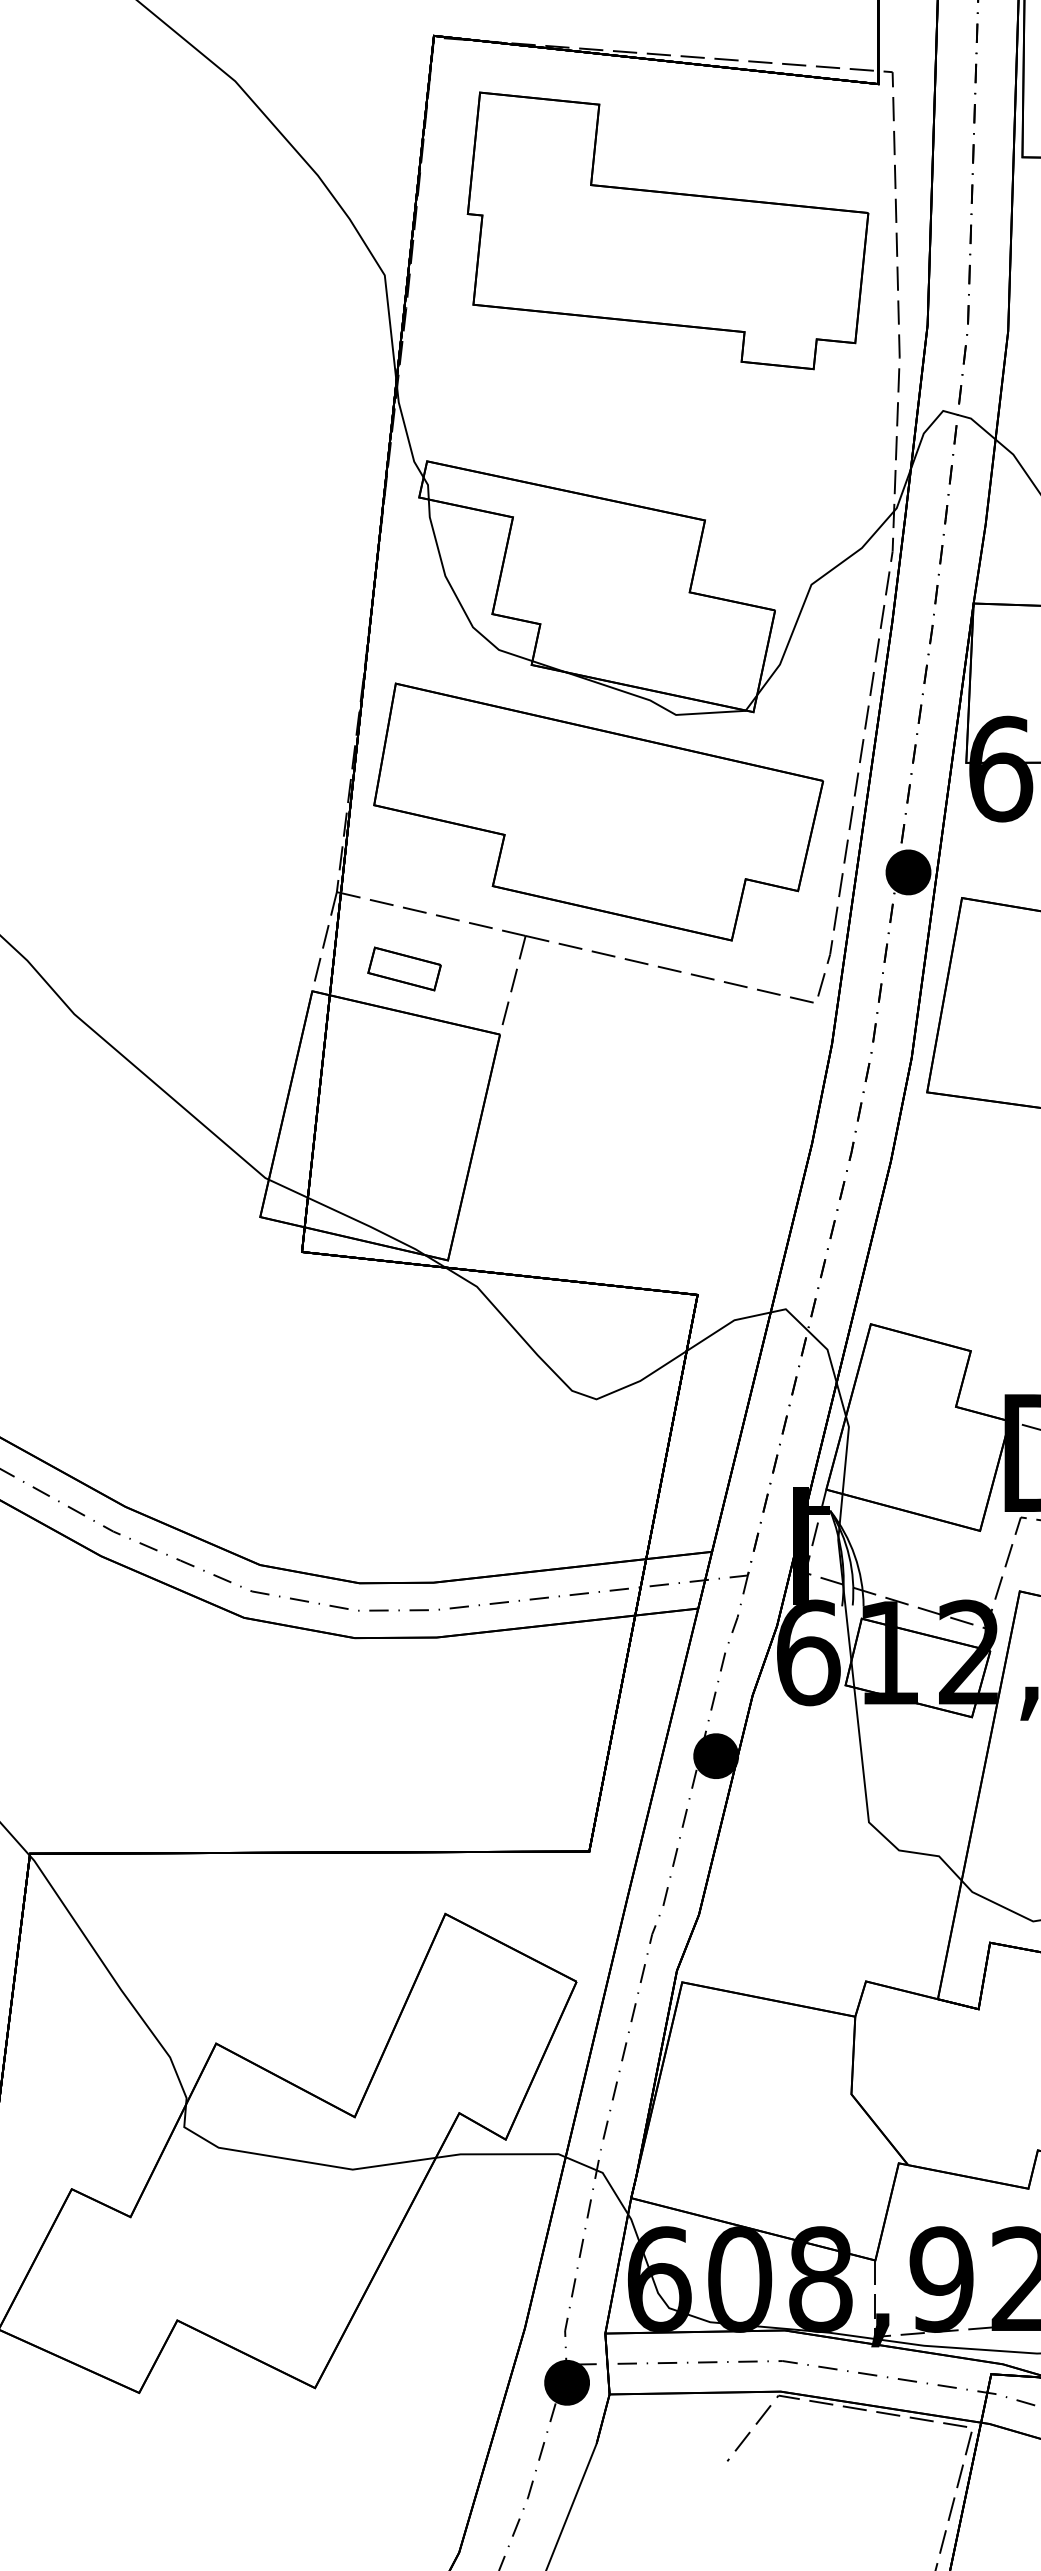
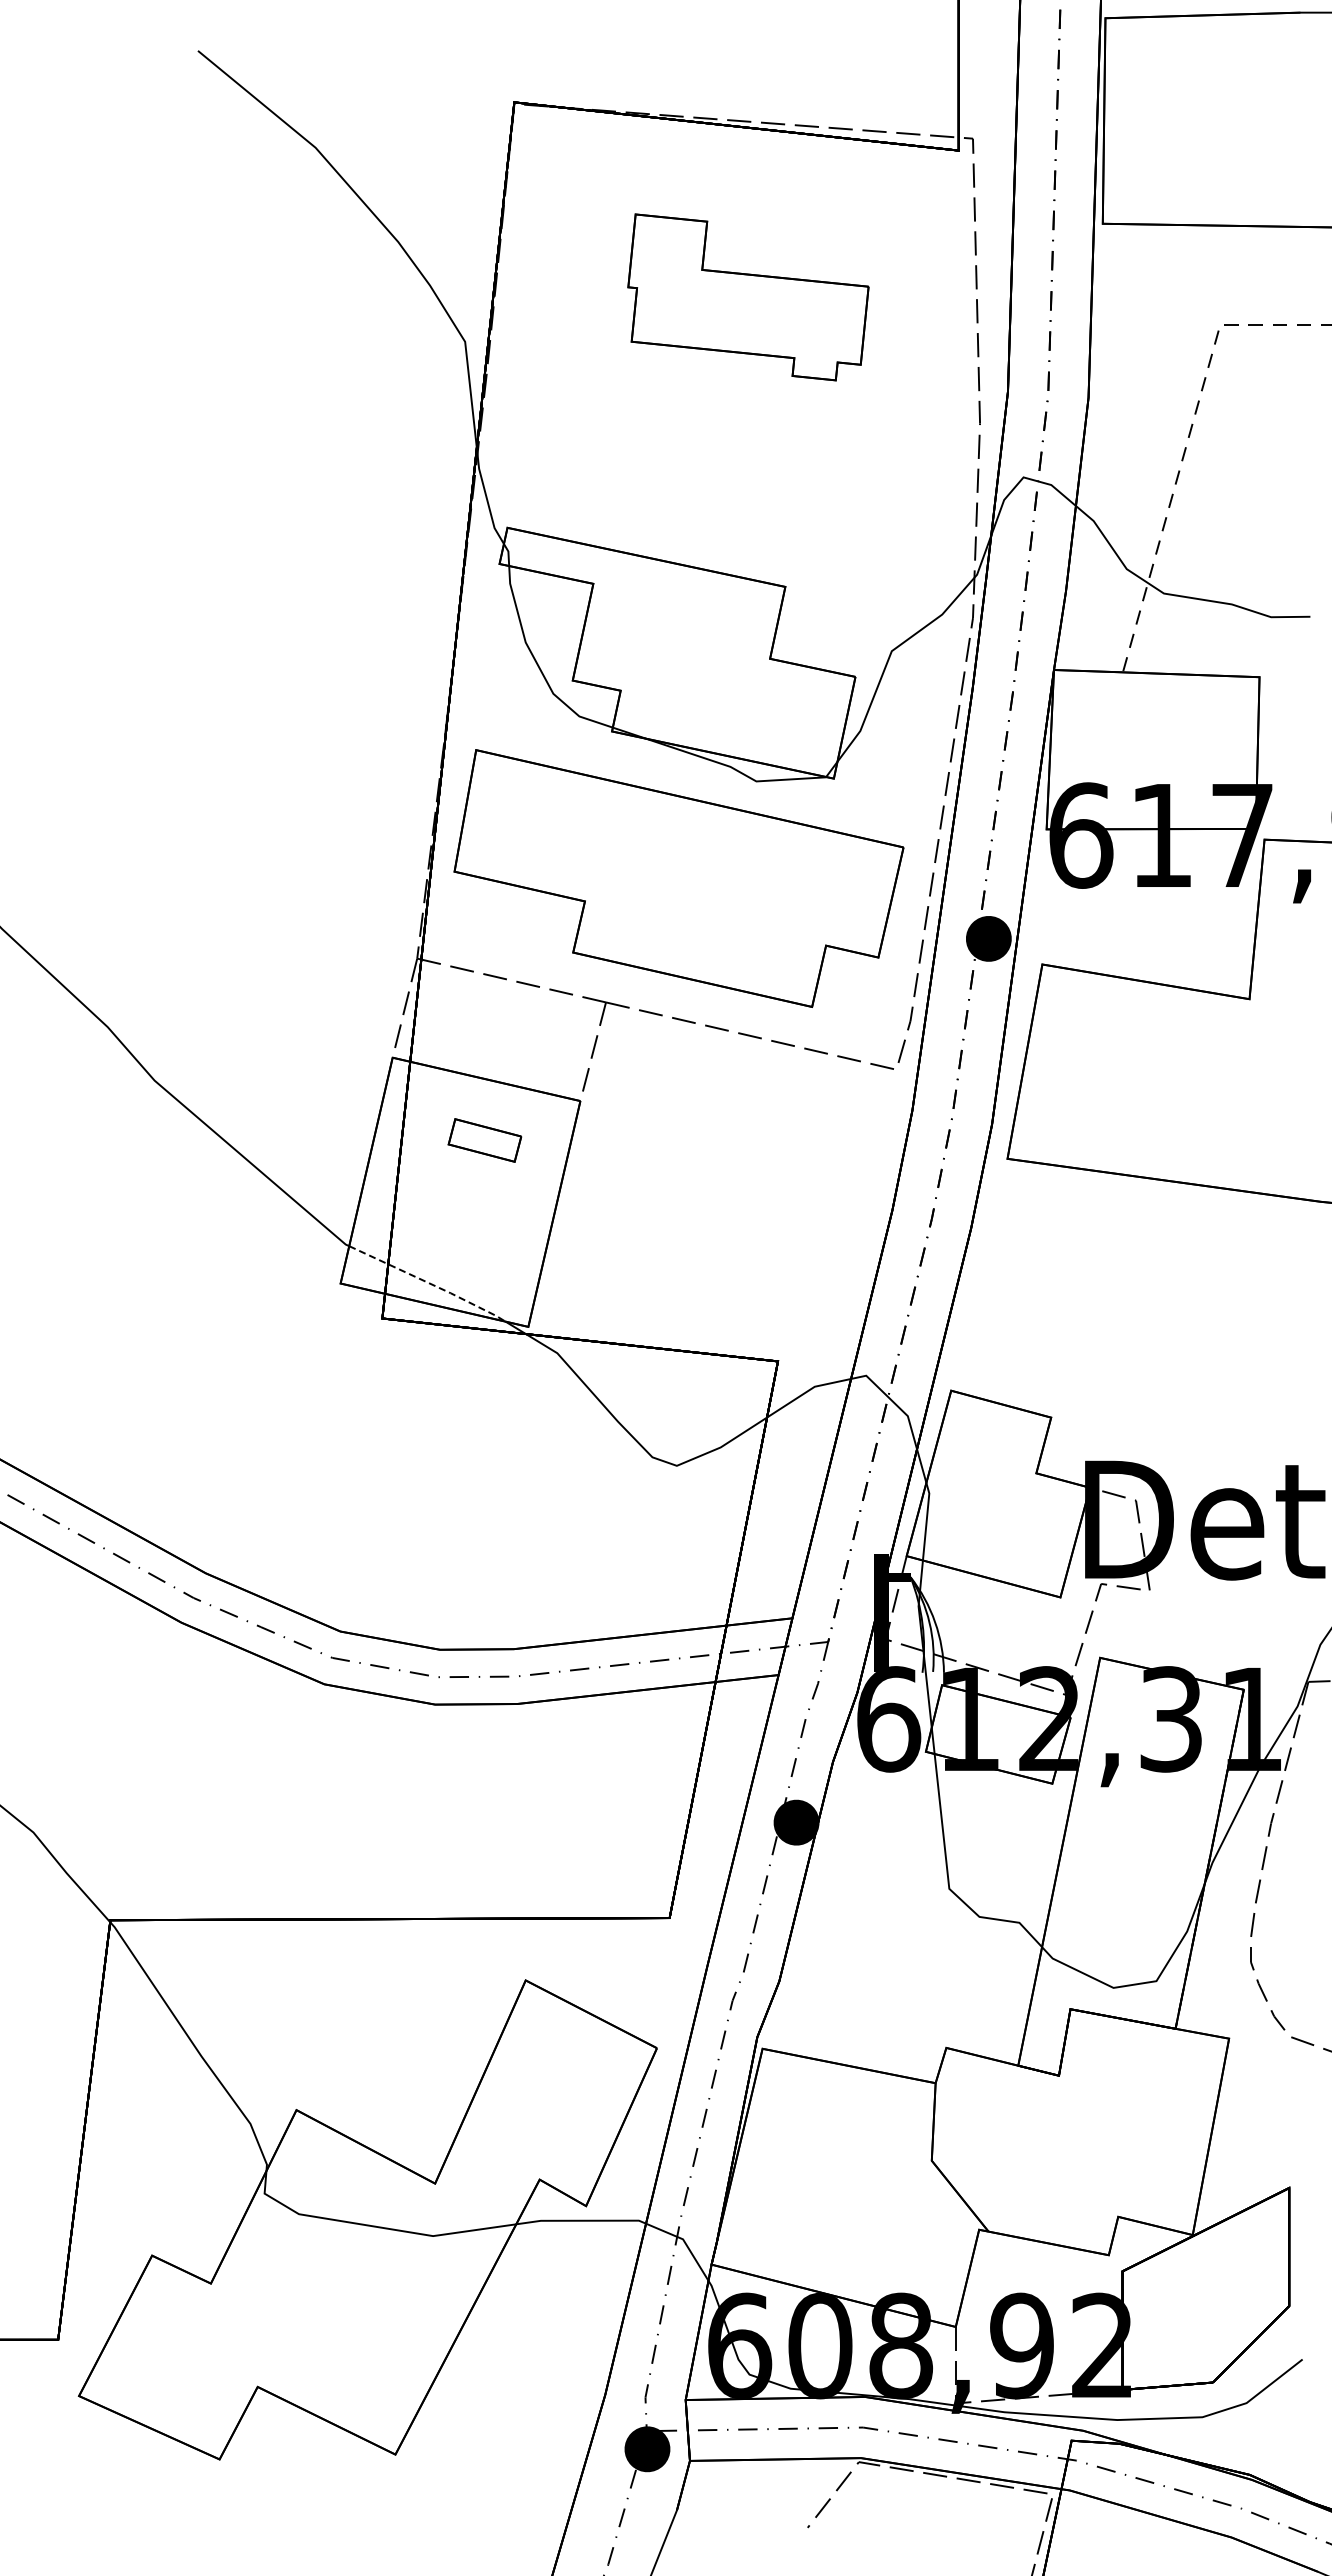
part: (668, 231) -> (748, 297), size x0.6
part: (404, 969) -> (484, 1140), moved
line: (349, 1217) -> (429, 1283), solid -> dashed

